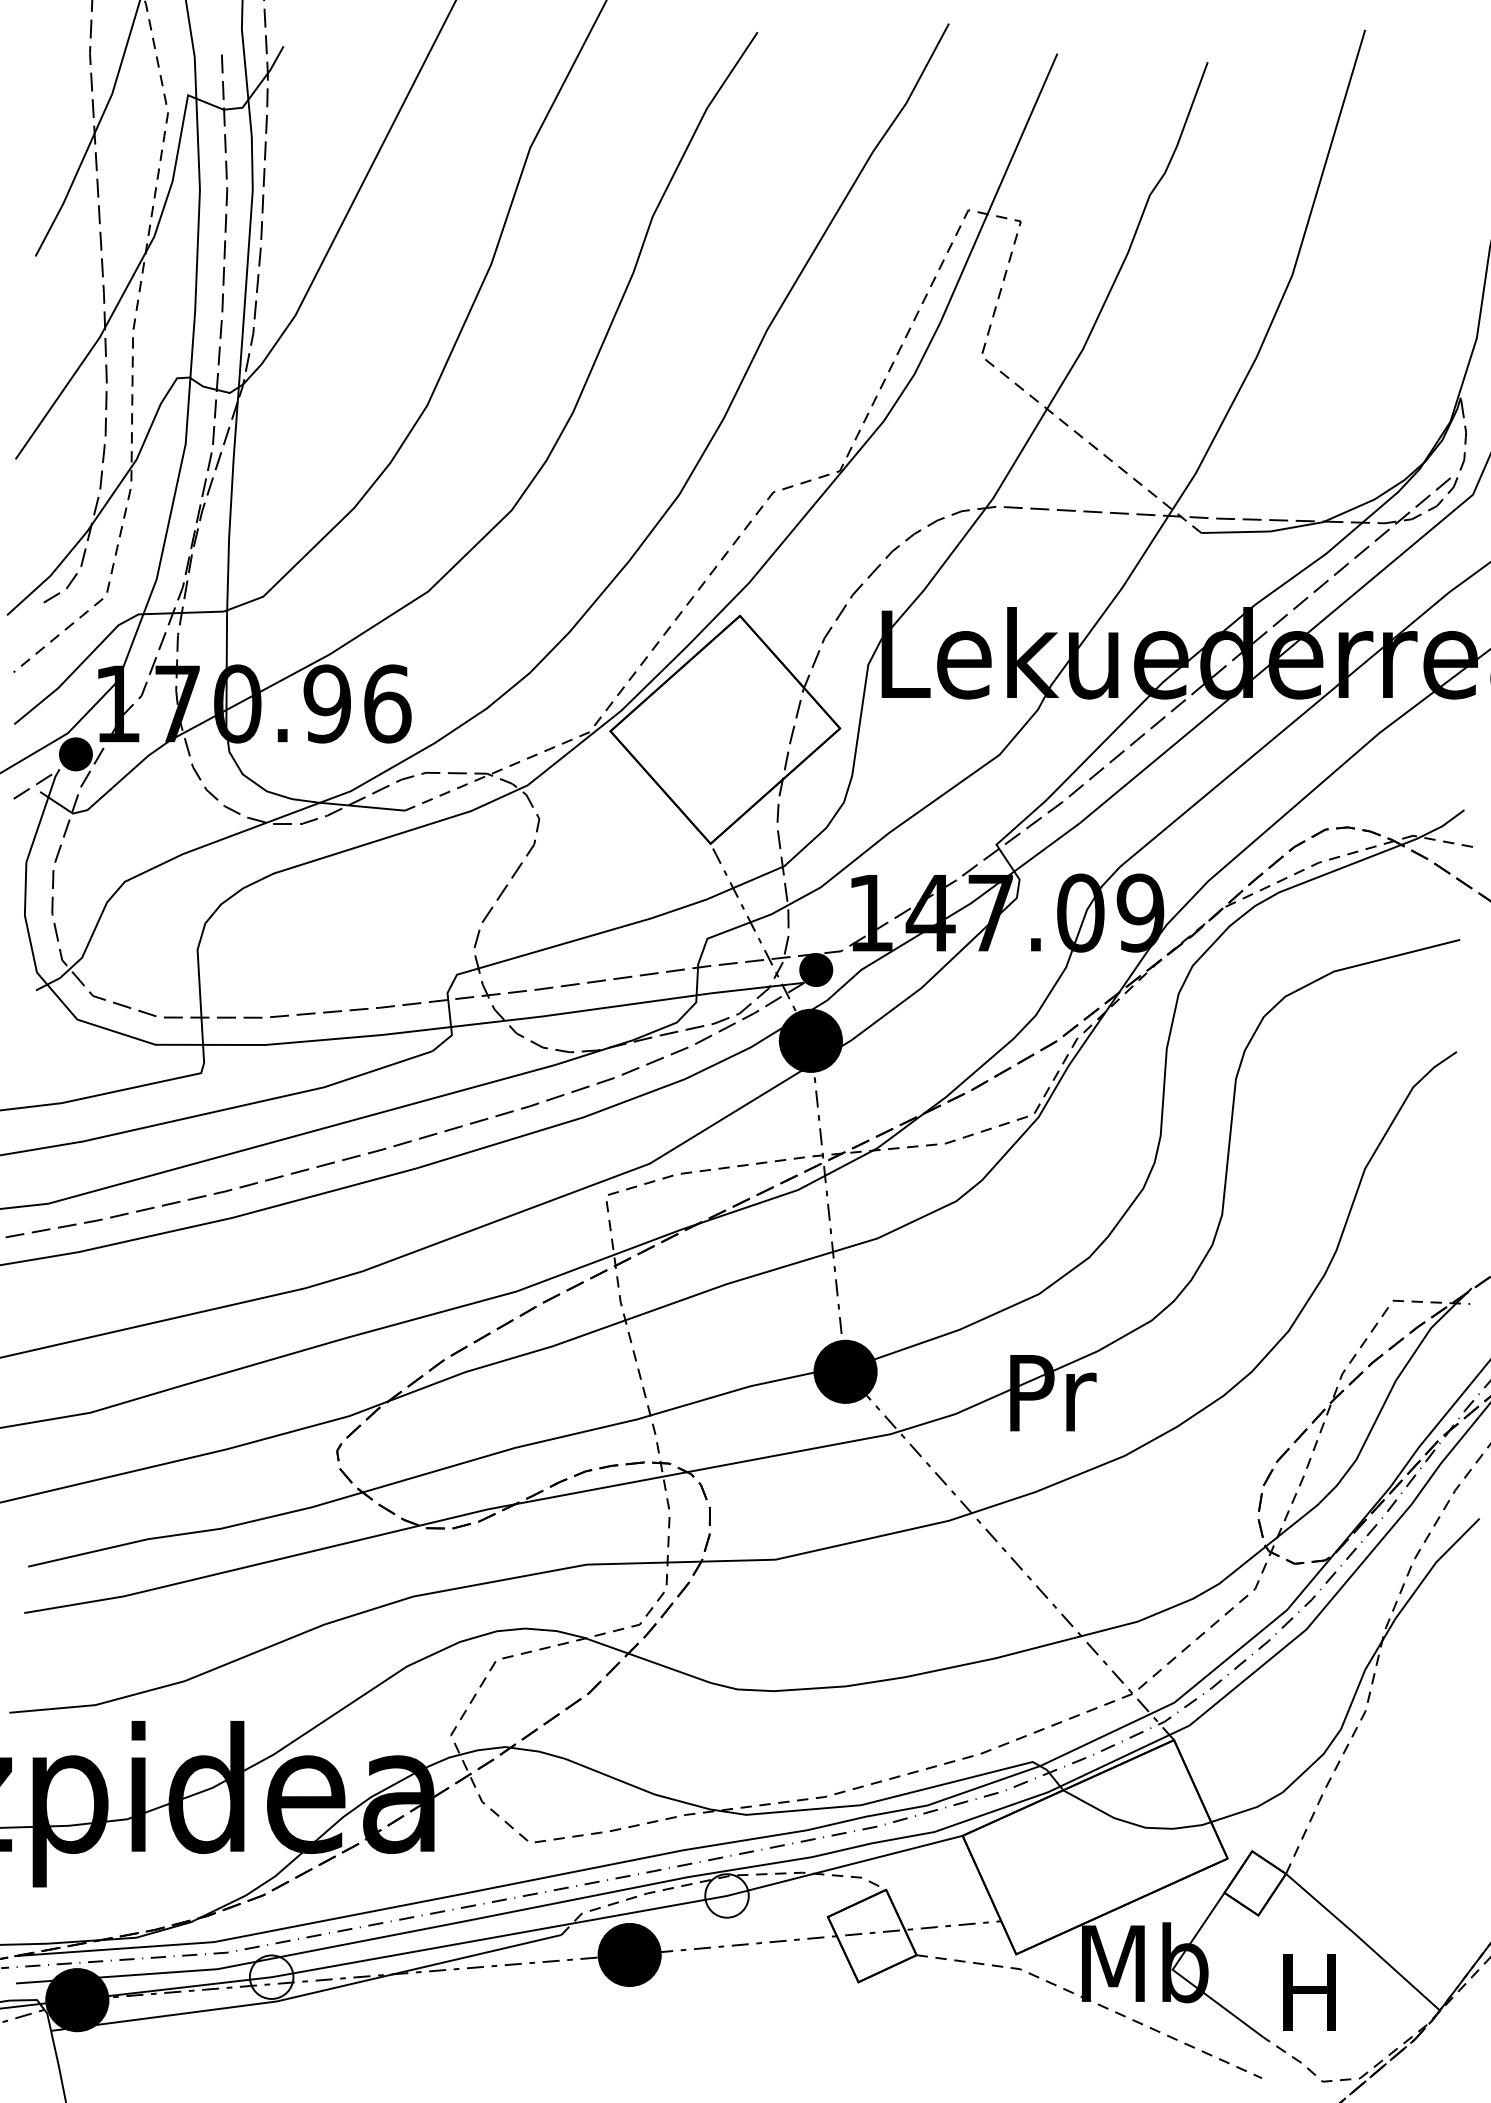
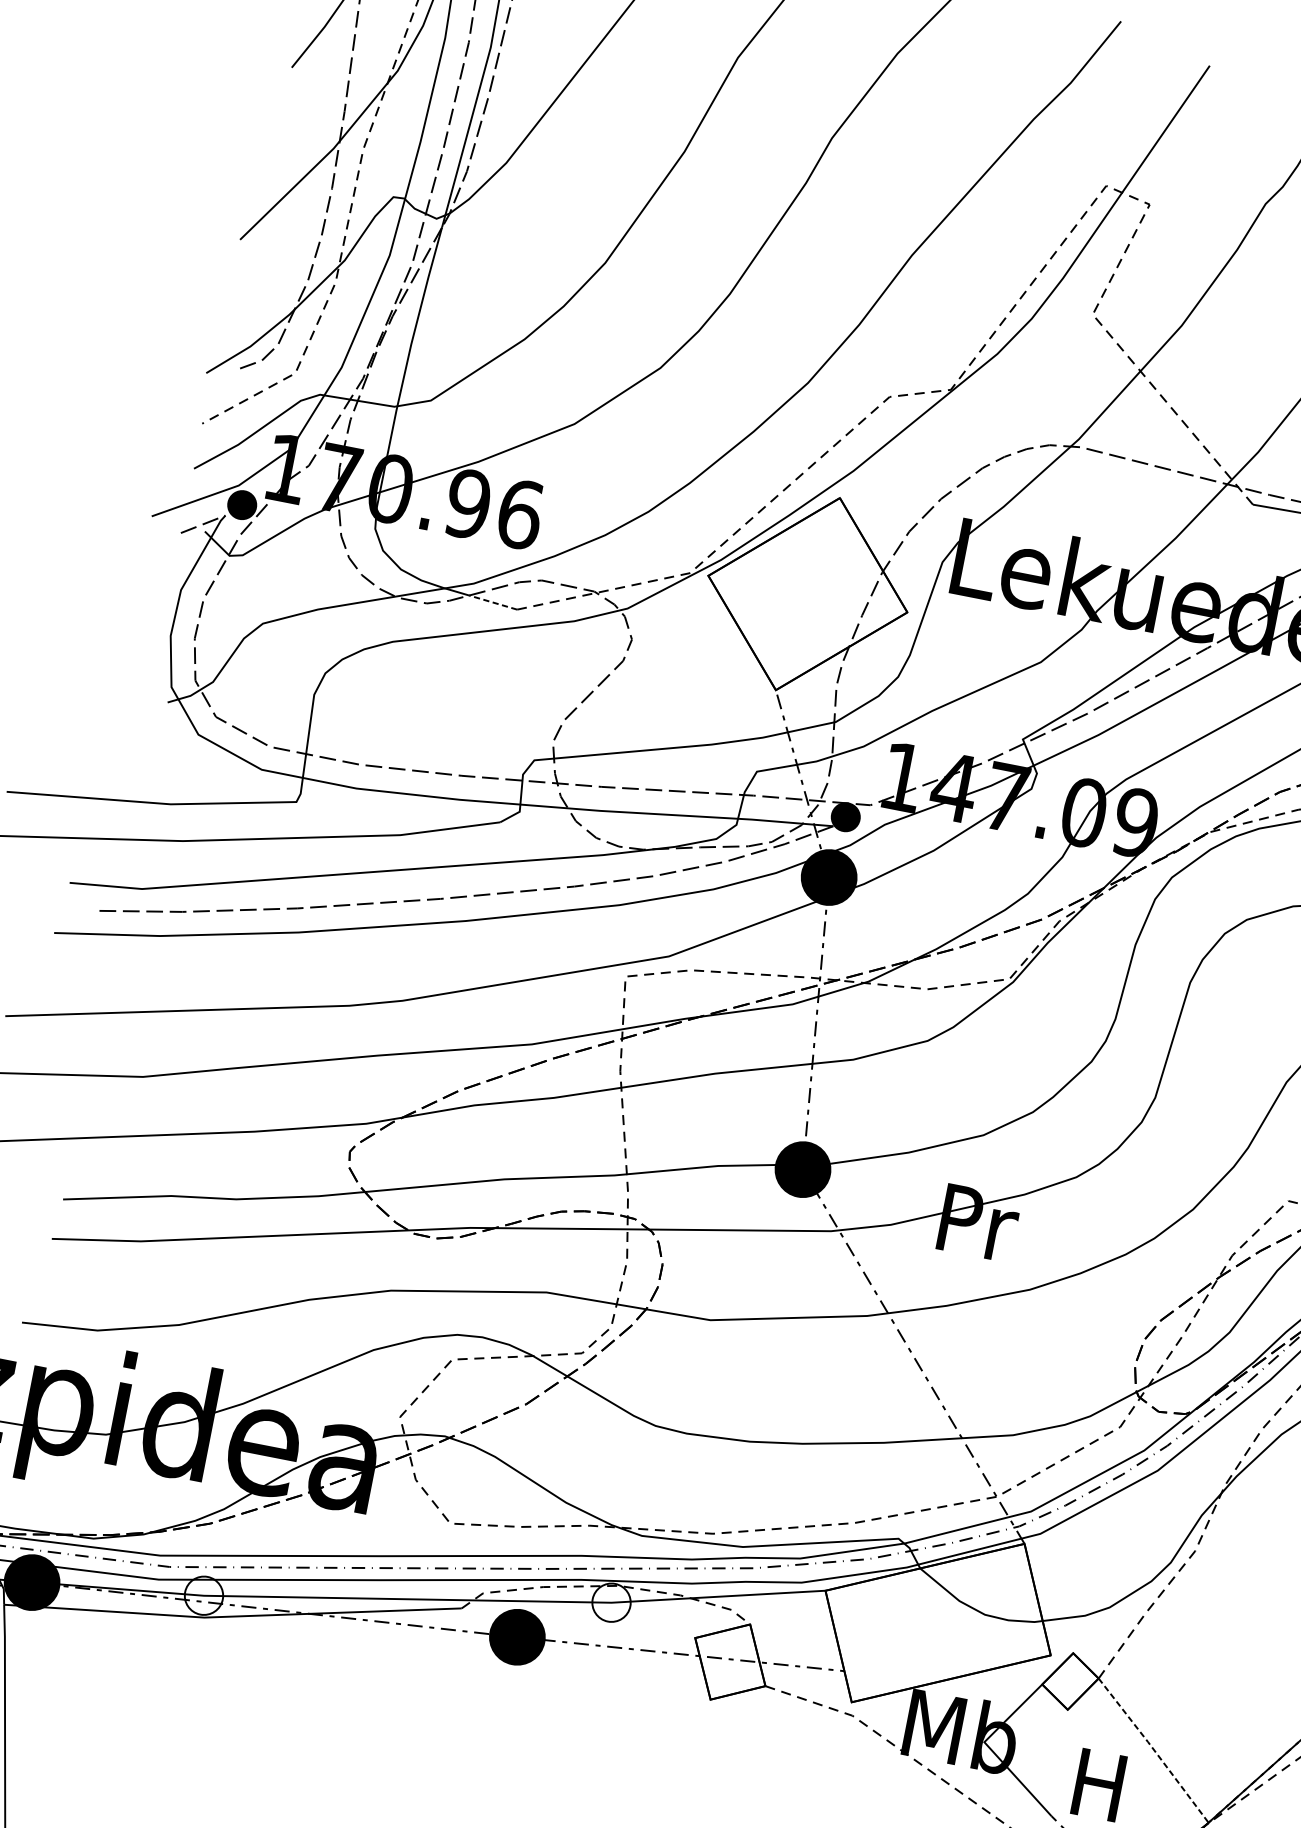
line: (376, 808) -> (492, 602), solid -> dashed
line: (1363, 1941) -> (1154, 1750), solid -> dashed

